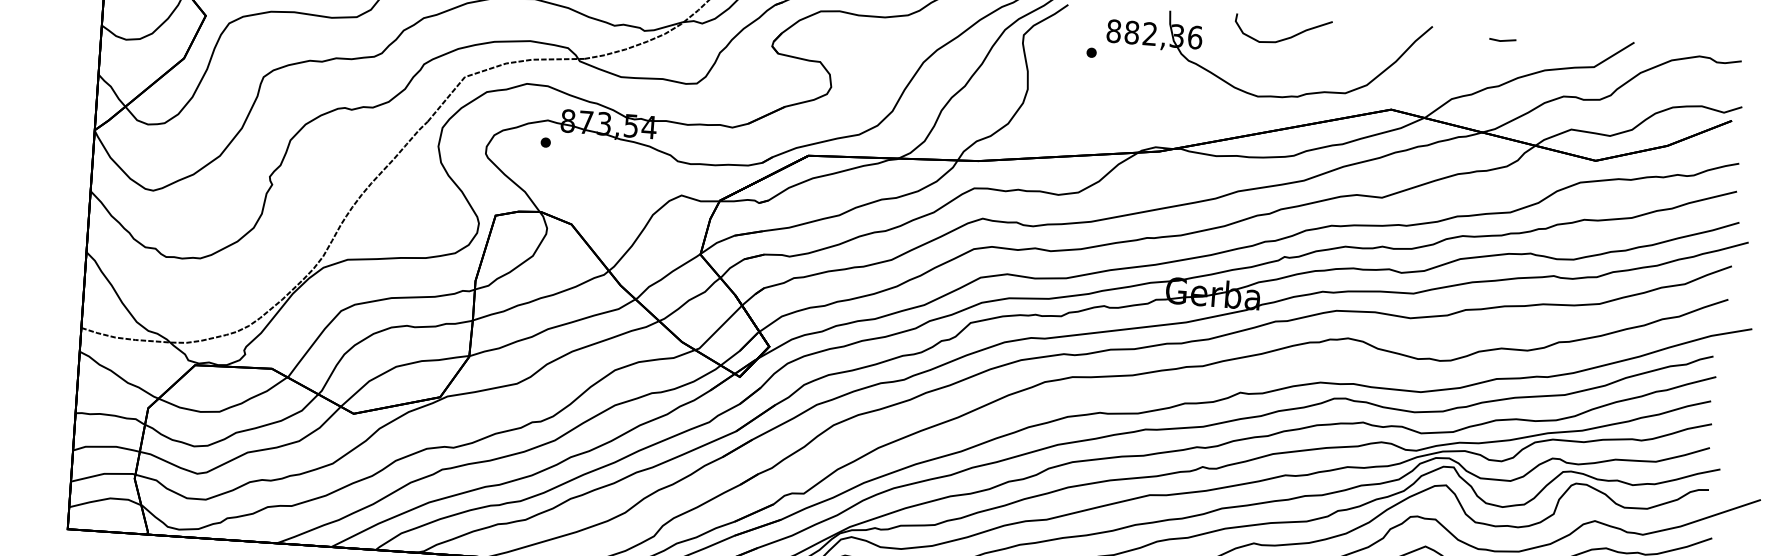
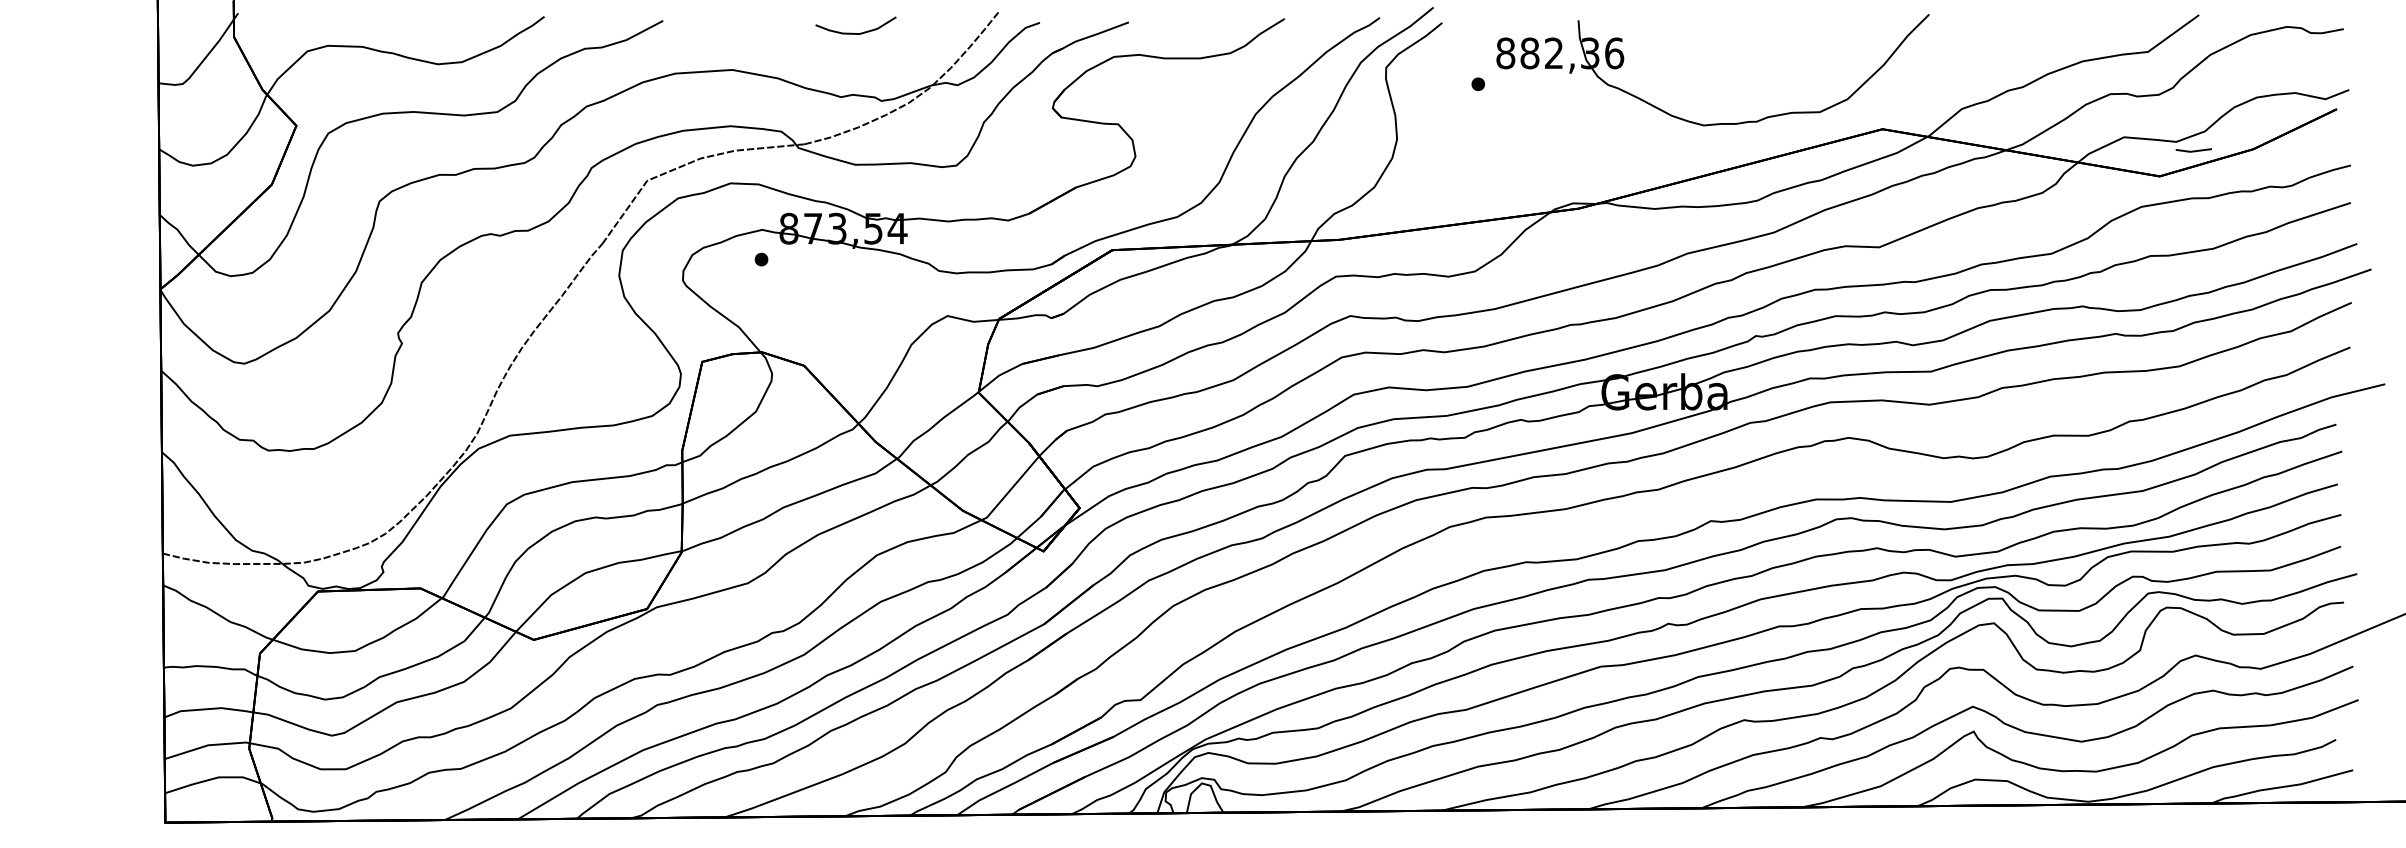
curve: (1284, 38) -> (1733, 45), removed
line: (1502, 40) -> (2193, 150), moved

